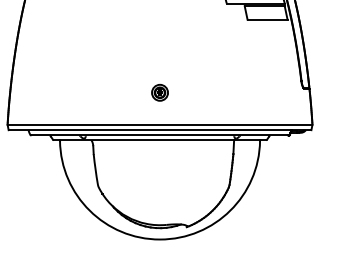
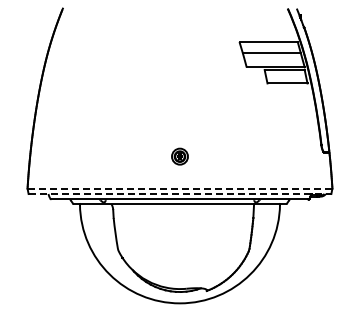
line: (160, 124) -> (180, 188), solid -> dashed
line: (160, 130) -> (180, 194), solid -> dashed

